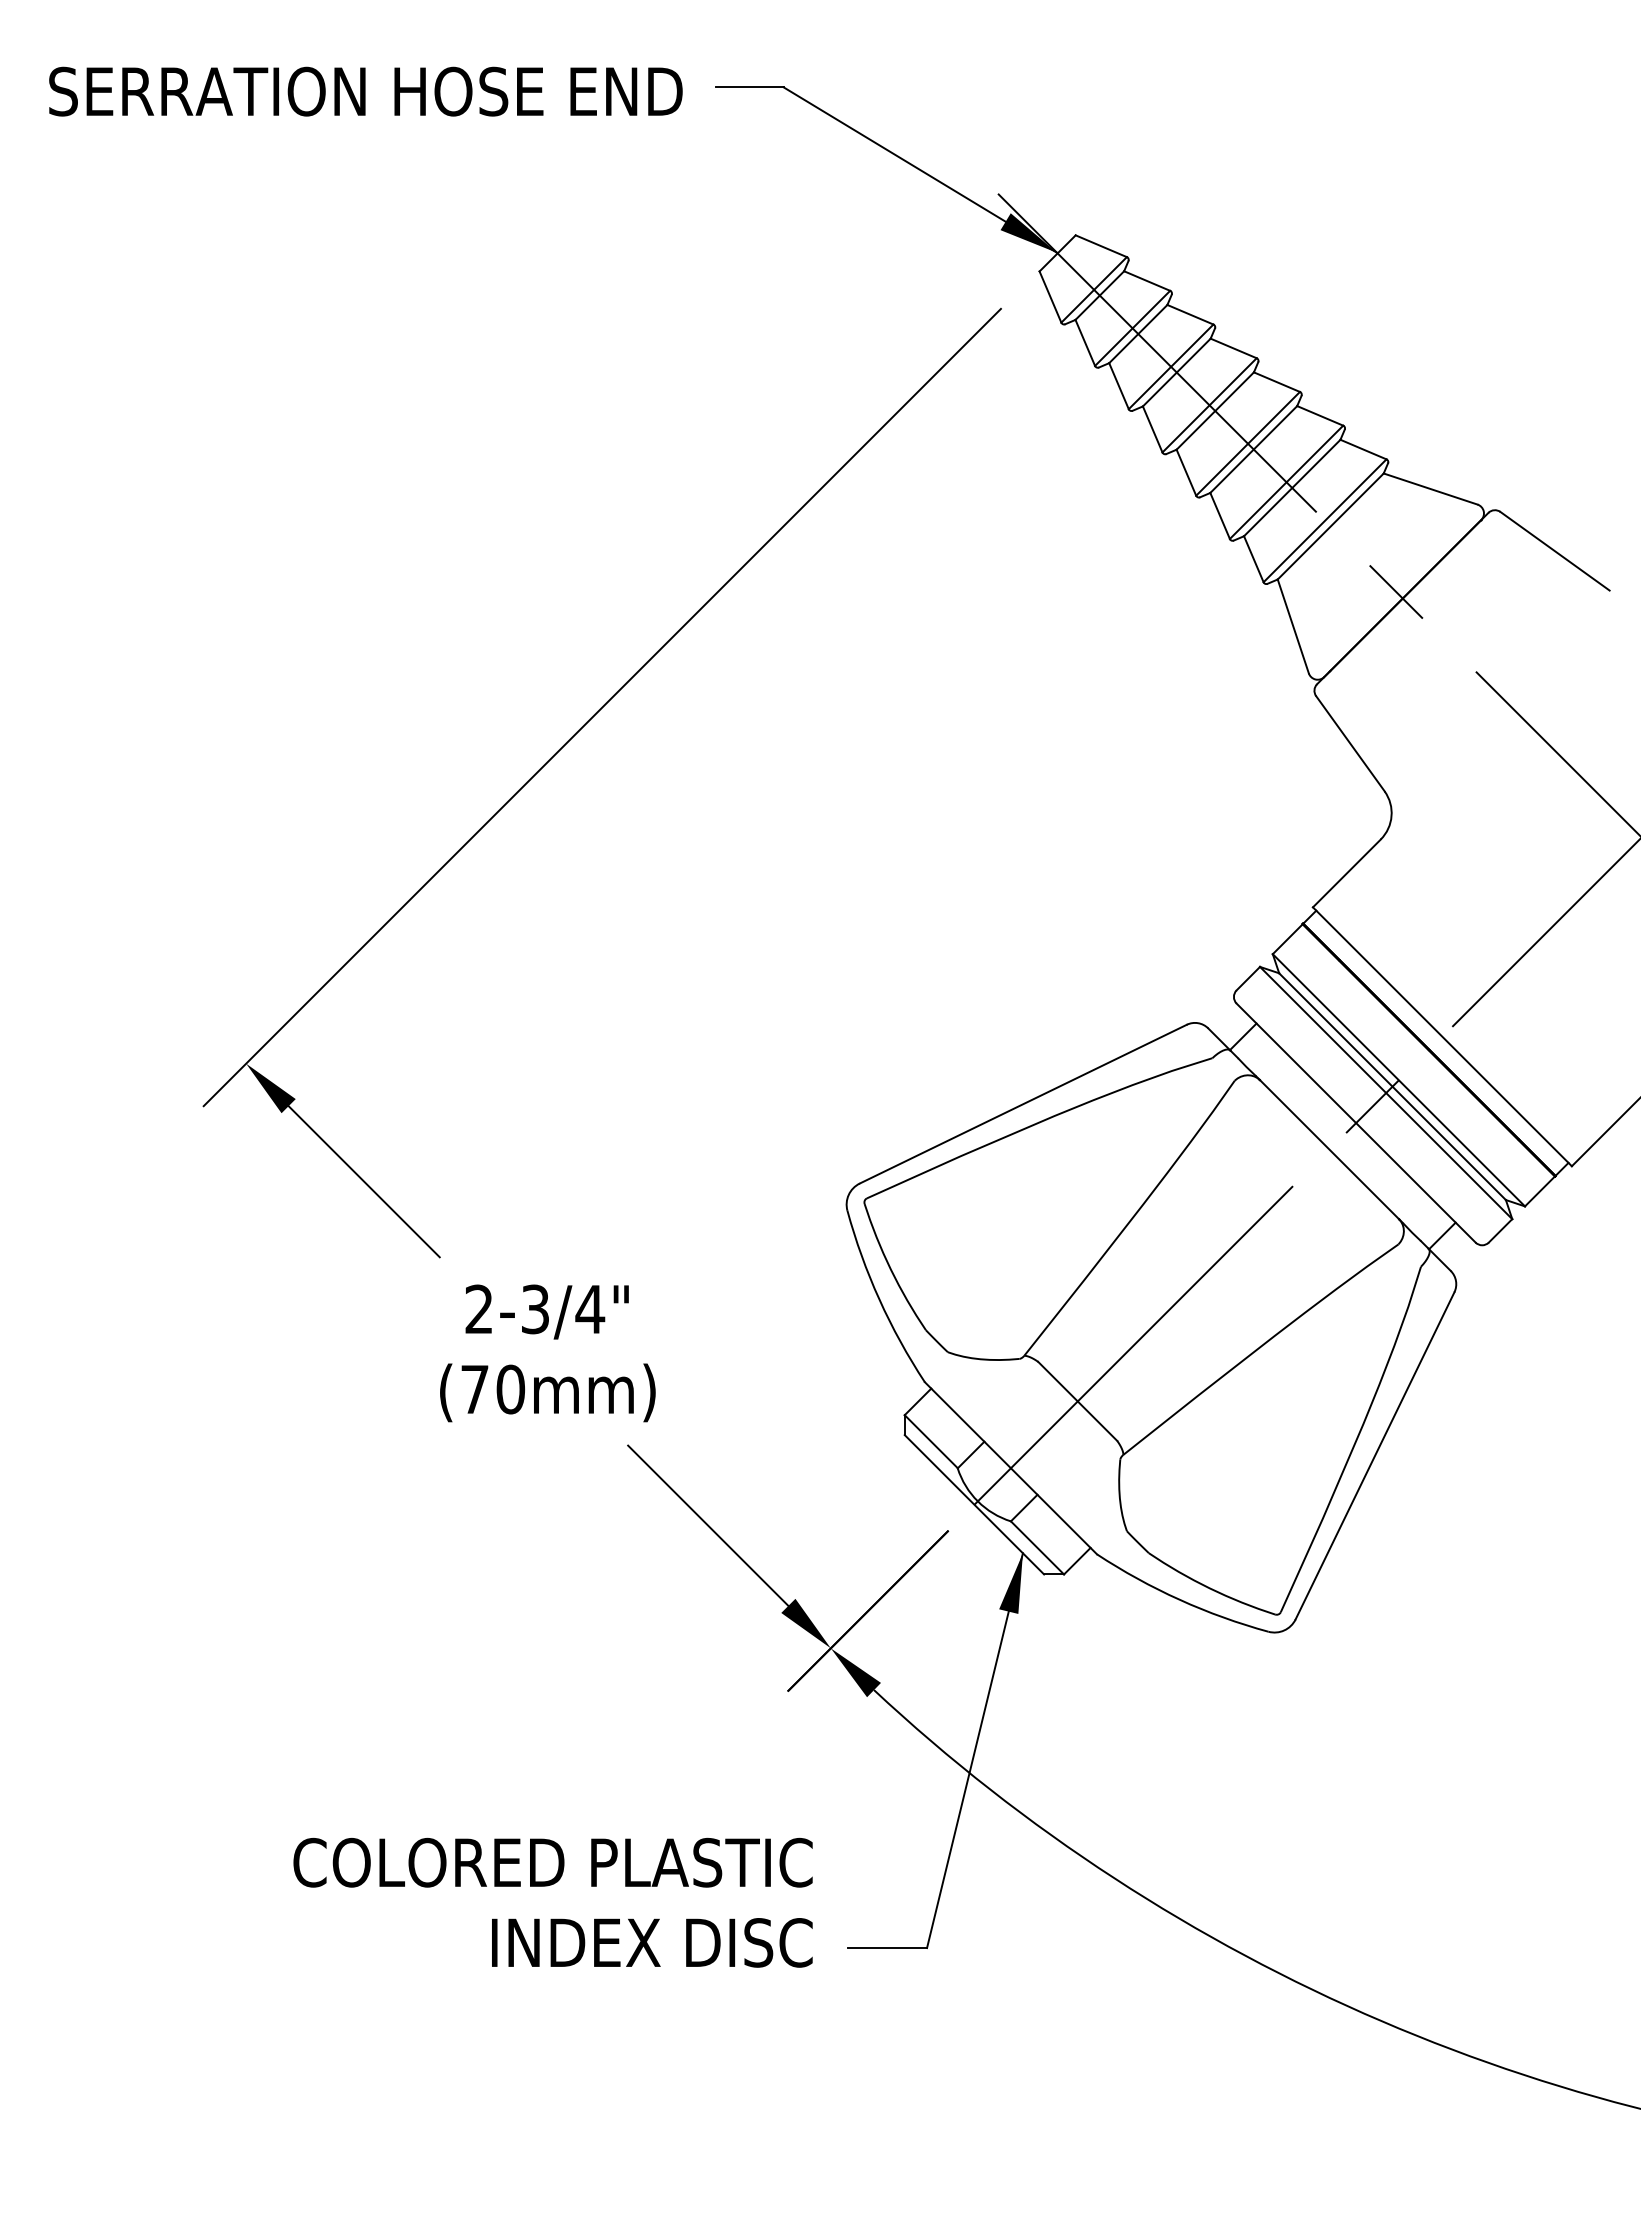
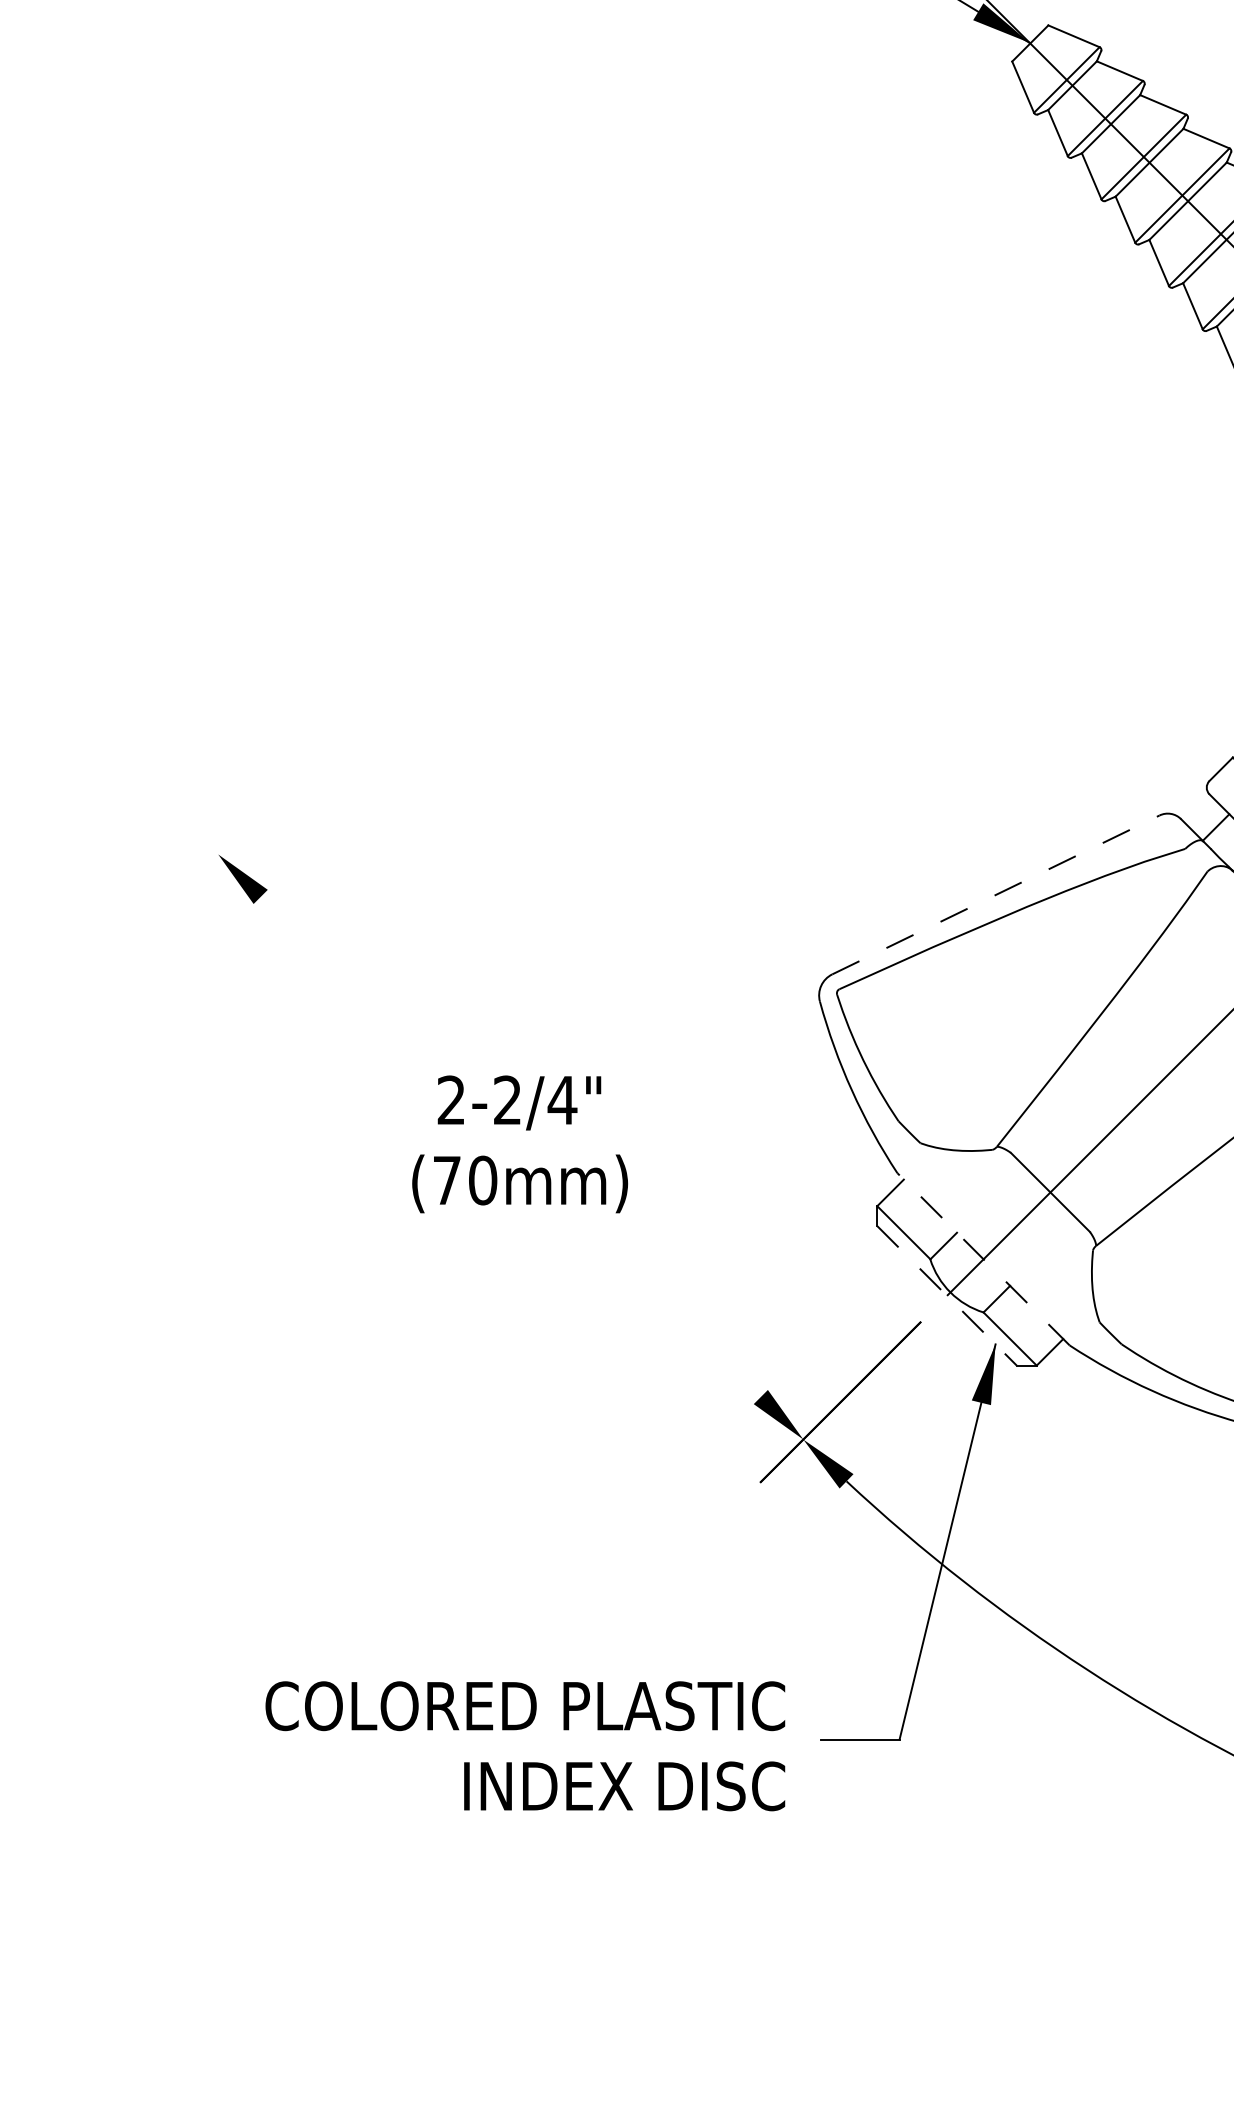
line: (601, 707) -> (573, 497), removed
line: (1023, 1104) -> (996, 895), solid -> dashed
line: (363, 1181) -> (335, 972), removed
text: (534, 1309) -> (506, 1100), 2-3/4" -> 2-2/4"
line: (1010, 1468) -> (983, 1259), solid -> dashed
line: (974, 1504) -> (947, 1295), solid -> dashed
line: (708, 1525) -> (680, 1316), removed
text: (552, 1902) -> (524, 1745), moved

